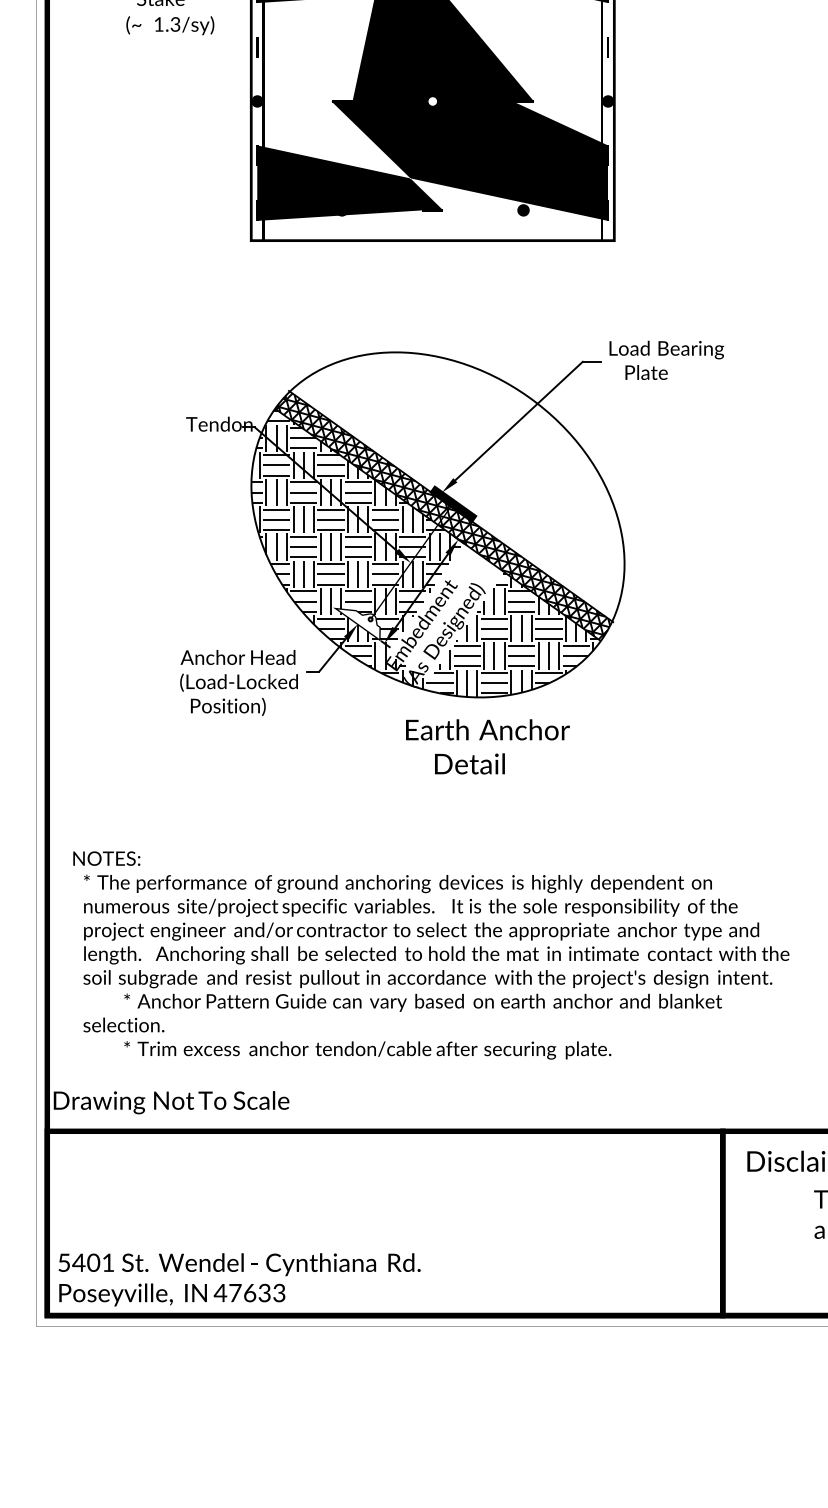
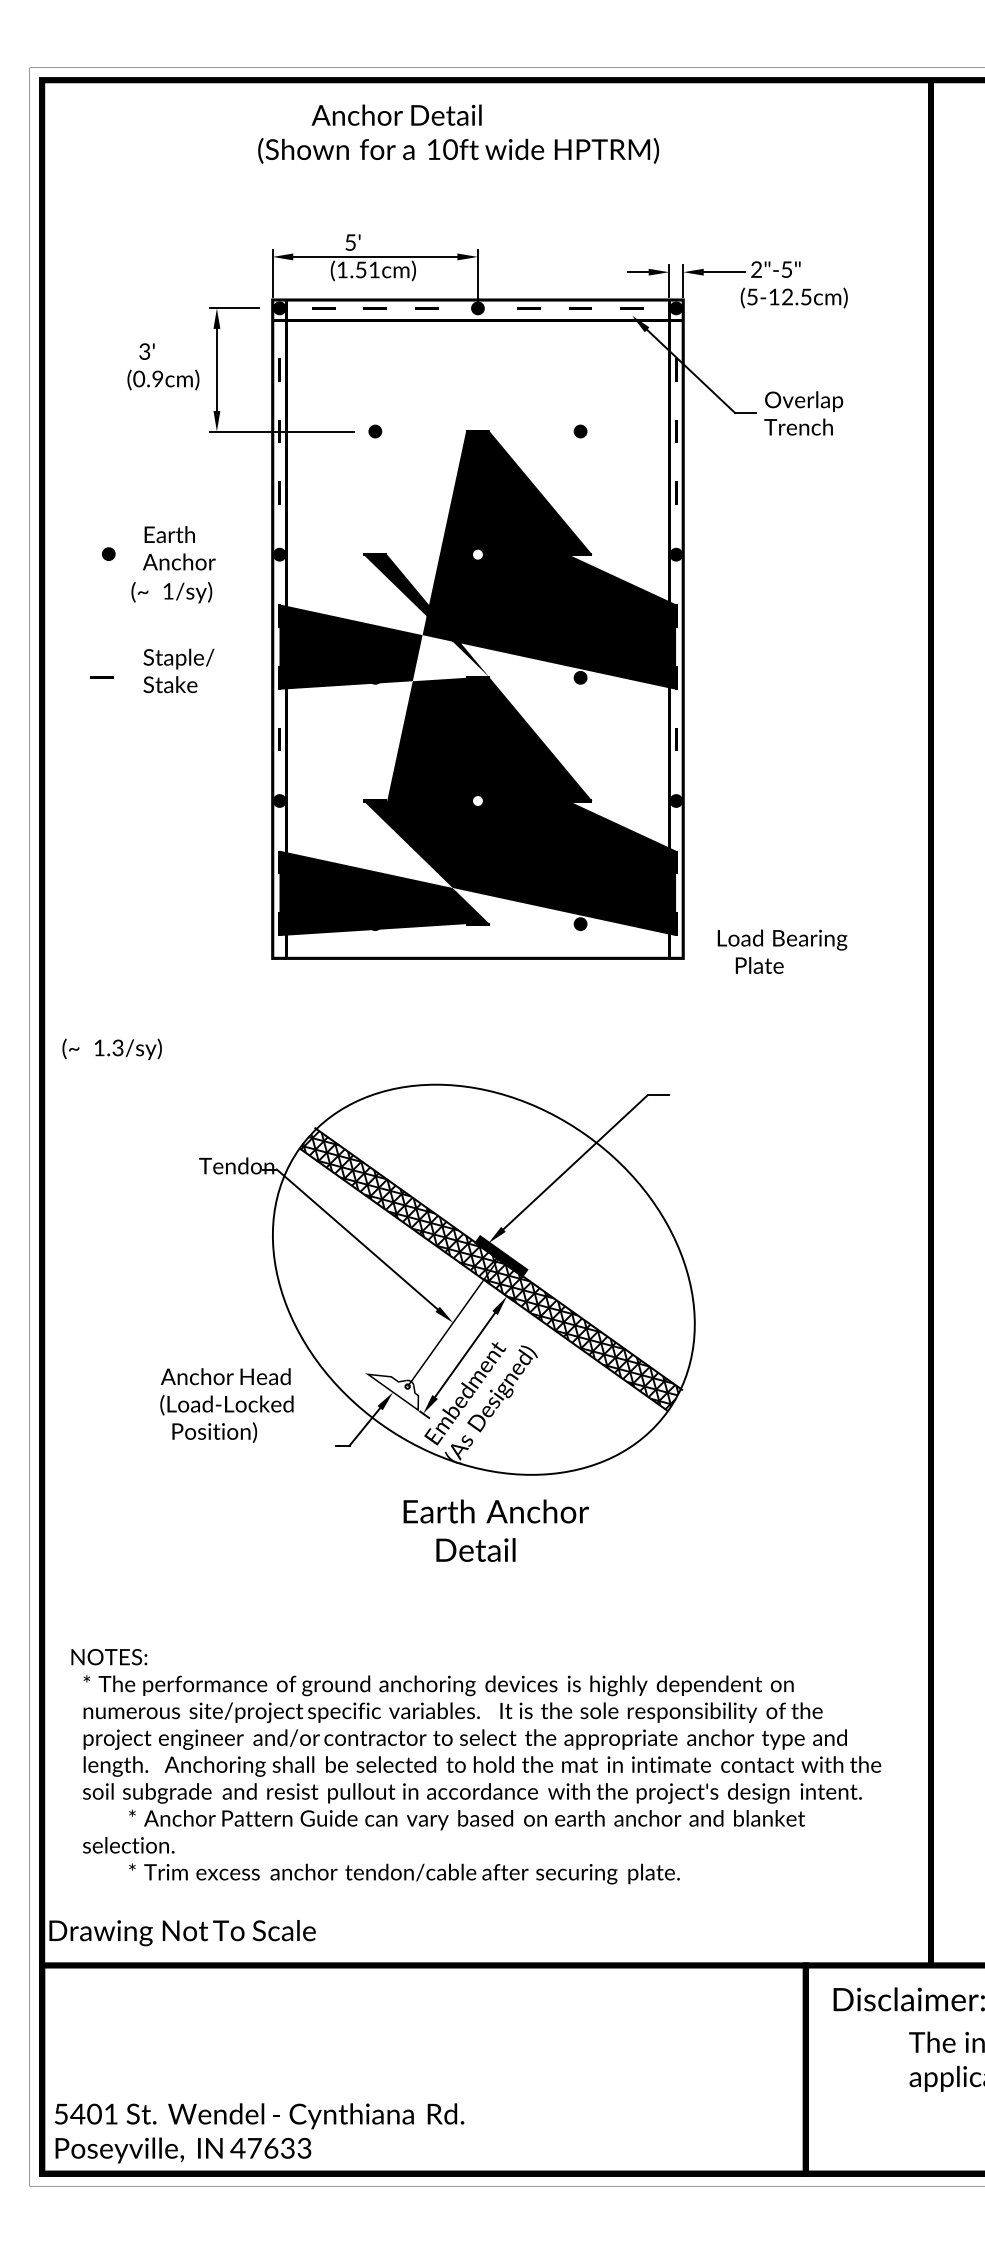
text: (169, 24) -> (111, 1048), moved
text: (666, 360) -> (782, 951), moved
hatch: (424, 553) -> (468, 1312), removed
text: (238, 682) -> (226, 1405), moved
text: (487, 746) -> (495, 1530), moved

